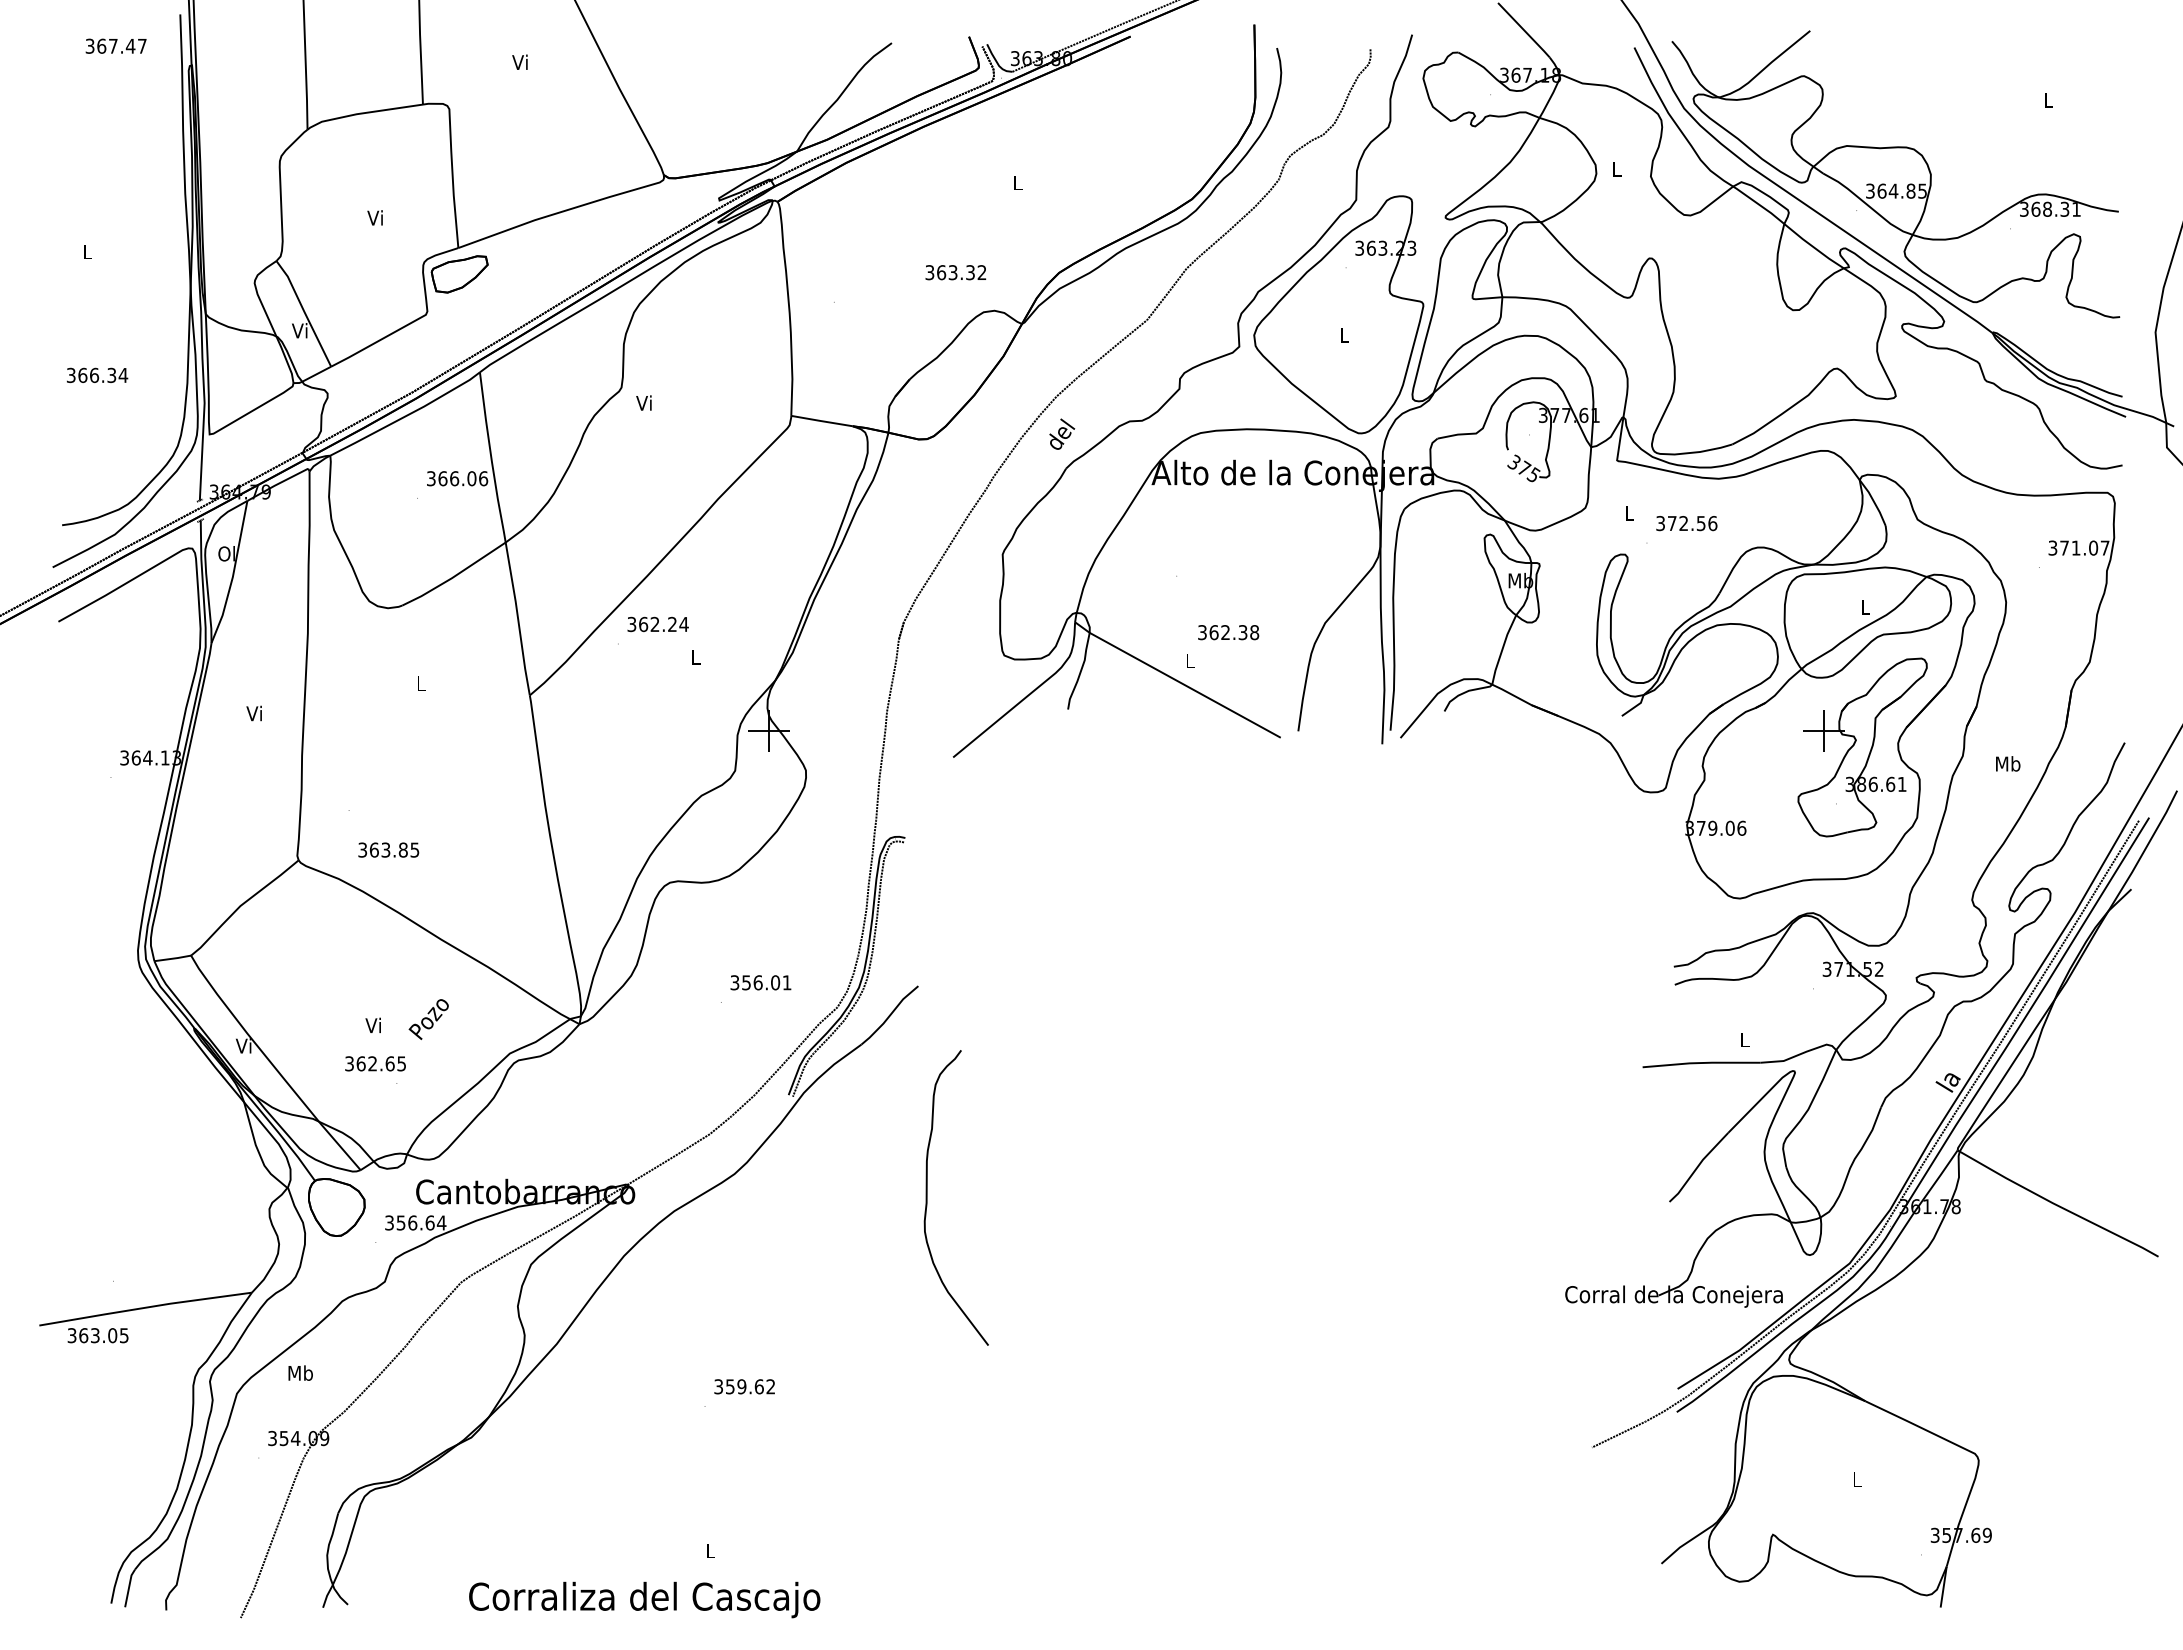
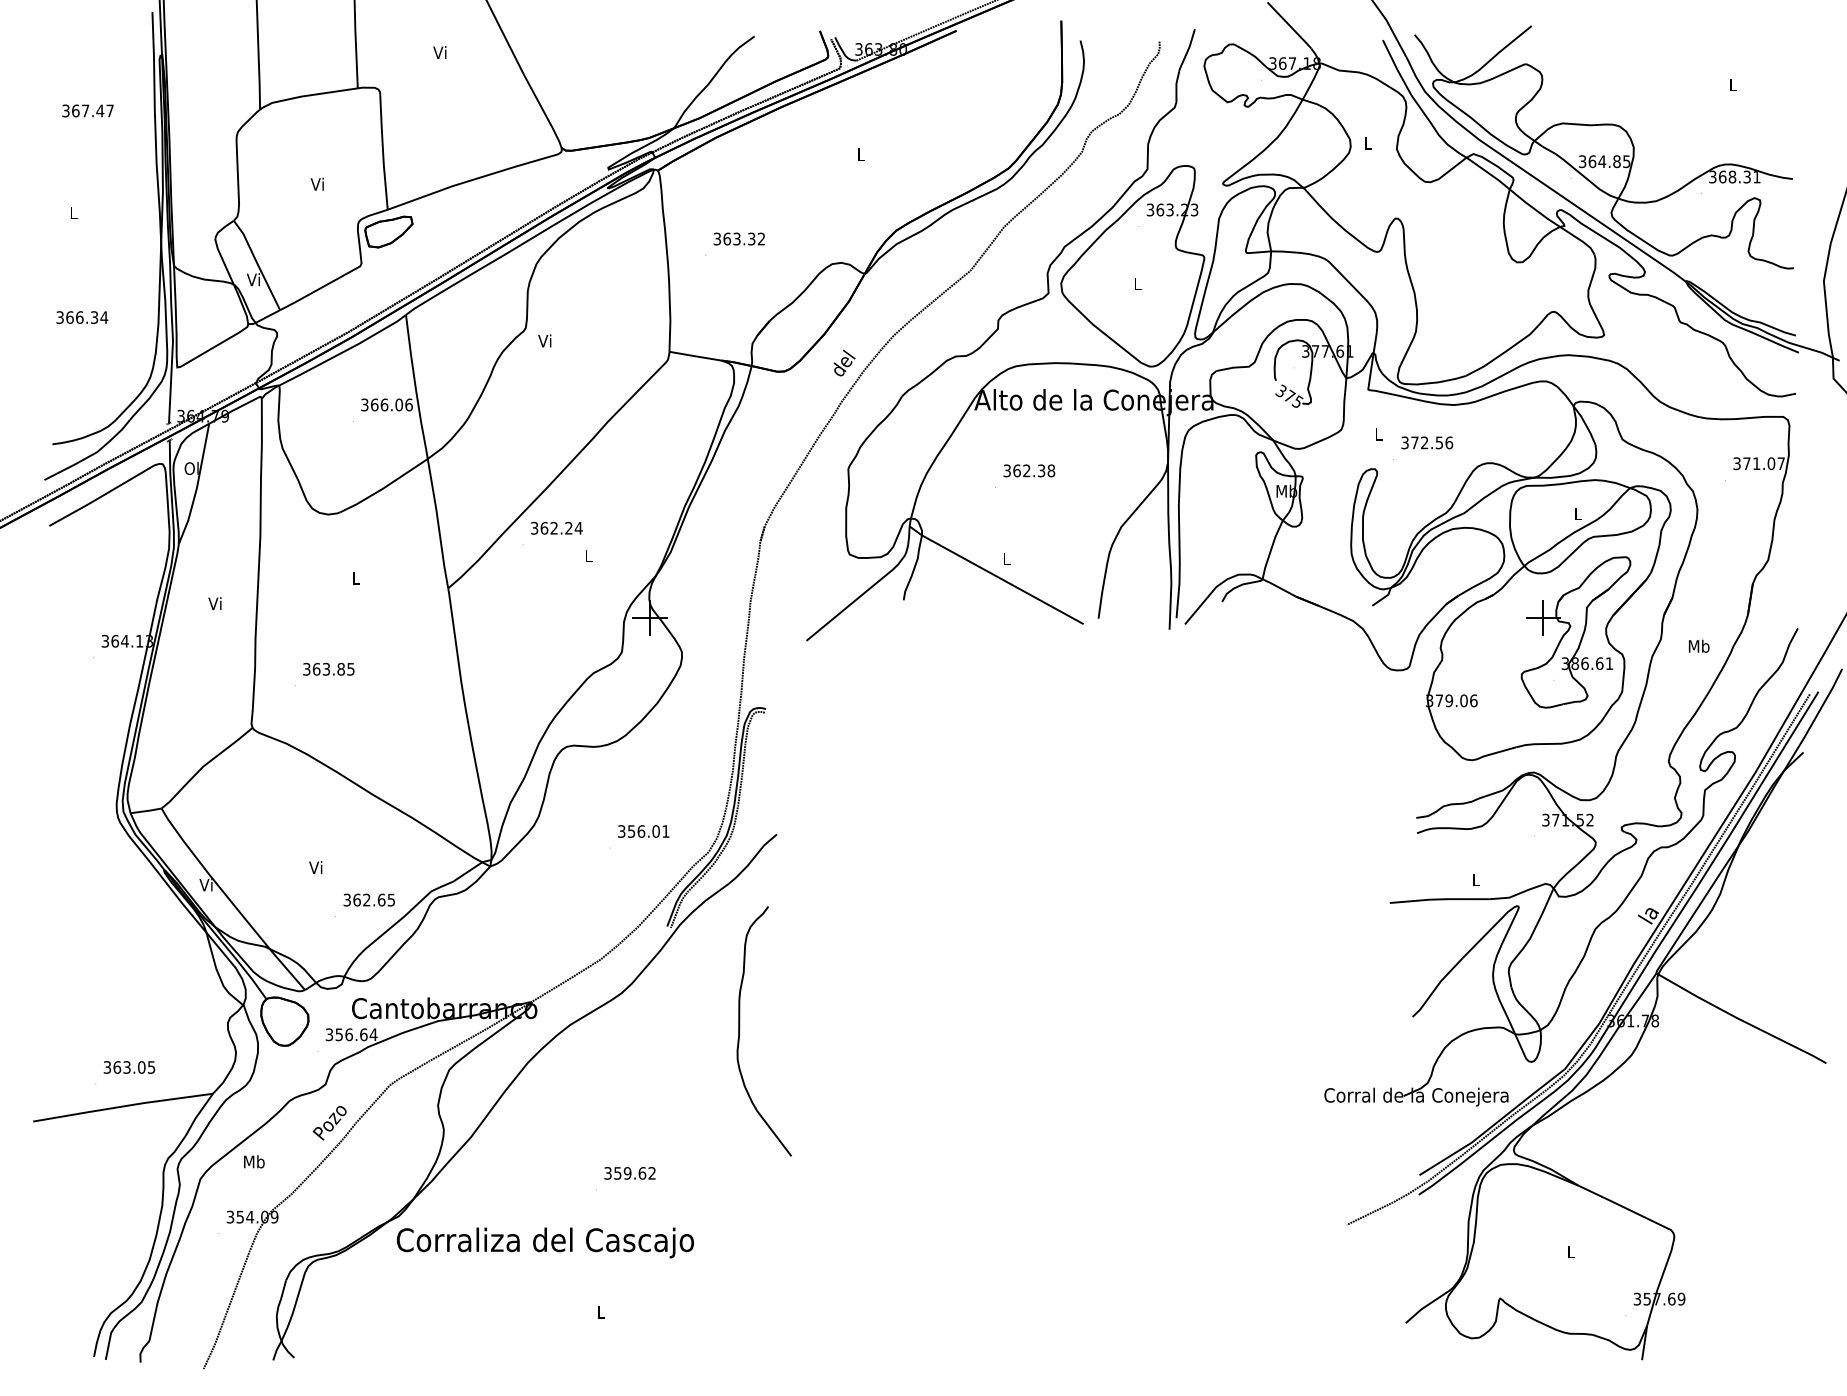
text: (115, 45) -> (87, 110), moved
text: (955, 272) -> (739, 238), moved
text: (1062, 433) -> (844, 362), moved
text: (1228, 632) -> (1029, 470), moved
text: (388, 849) -> (328, 668), moved
text: (428, 1019) -> (329, 1123), moved
text: (375, 1063) -> (369, 899), moved
curve: (927, 1197) -> (739, 1030), moved
text: (97, 1335) -> (128, 1067), moved
text: (644, 1599) -> (545, 1242), moved

